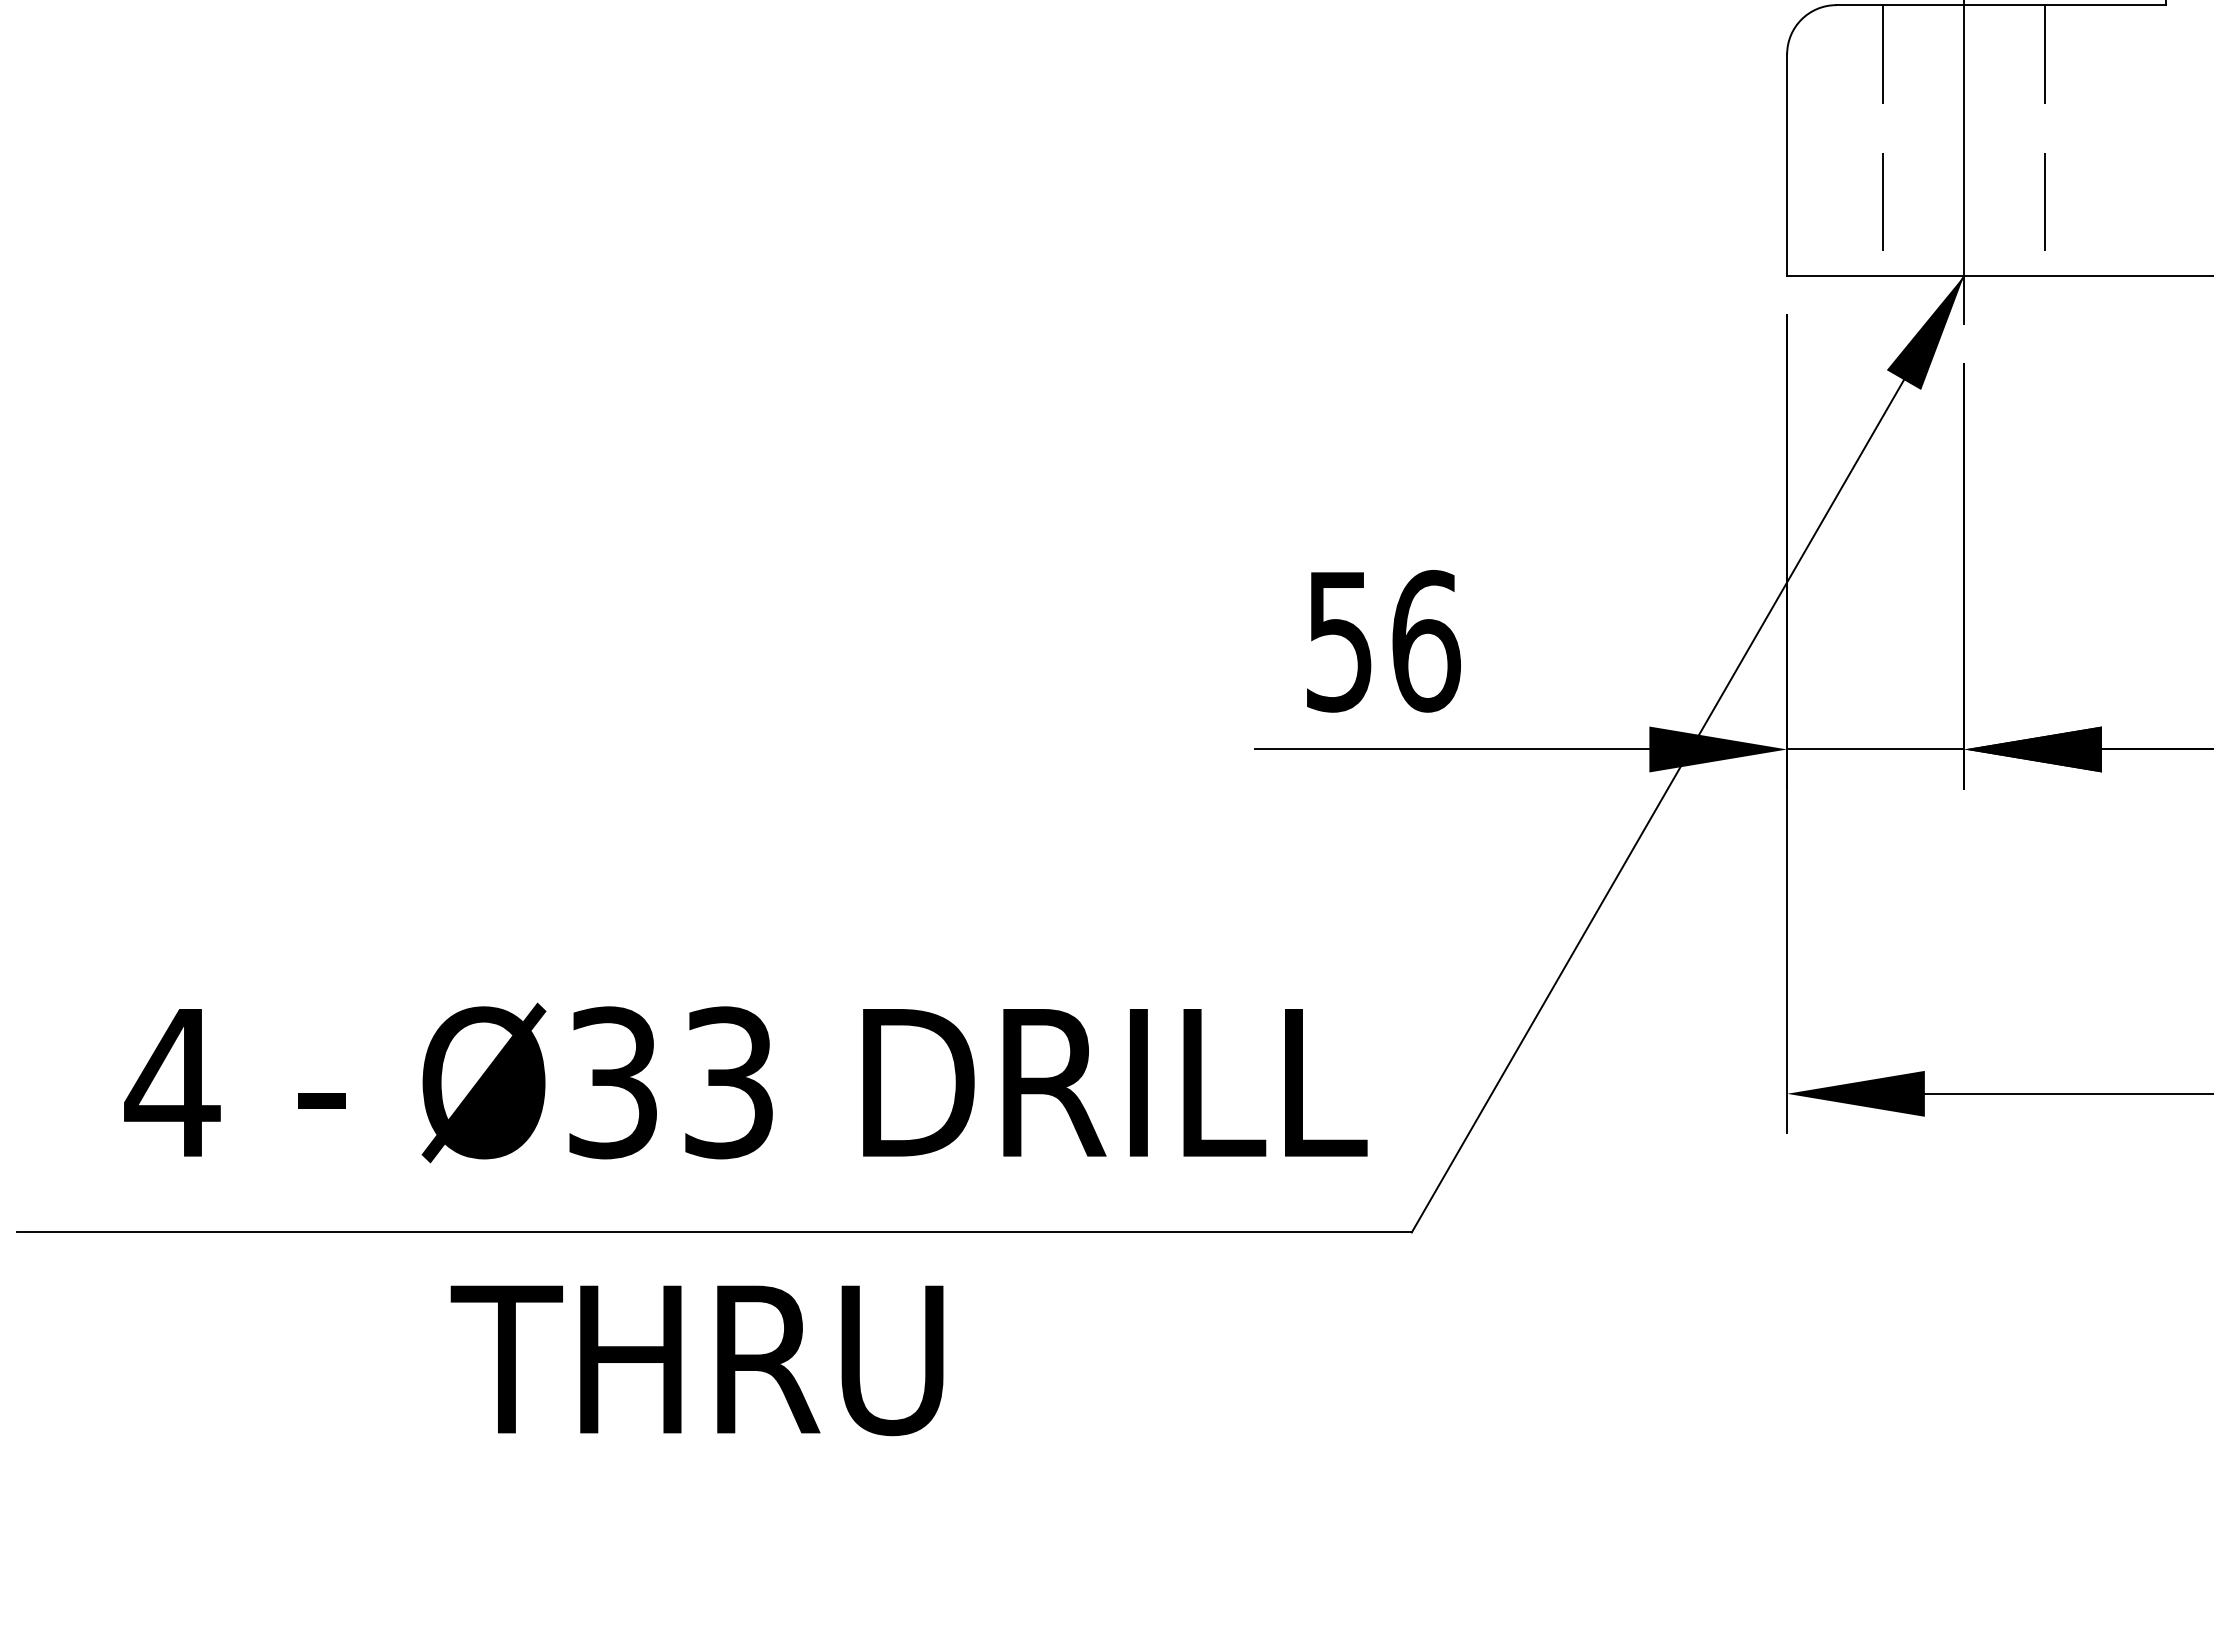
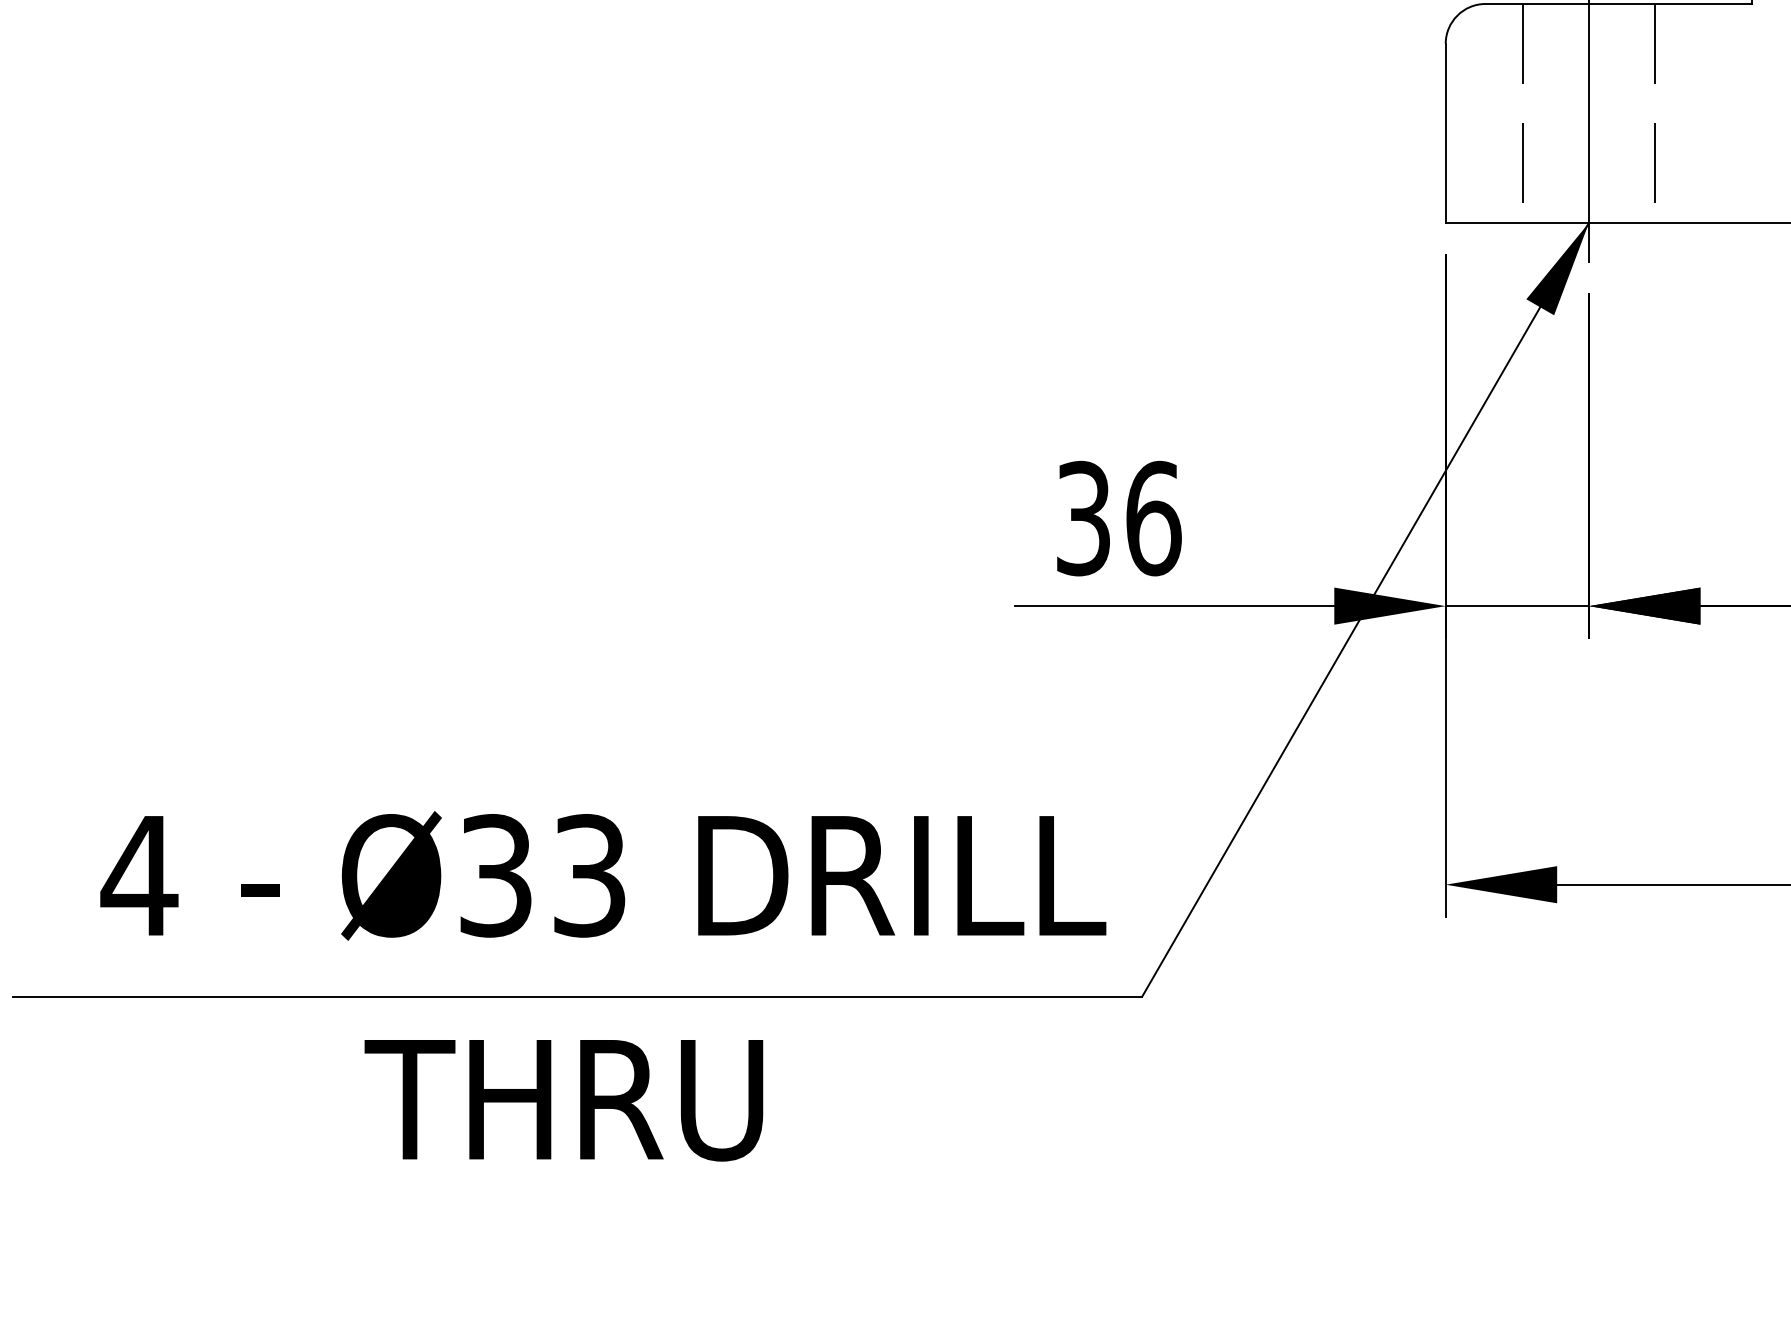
text: (1339, 640) -> (1083, 517), 56 -> 36

